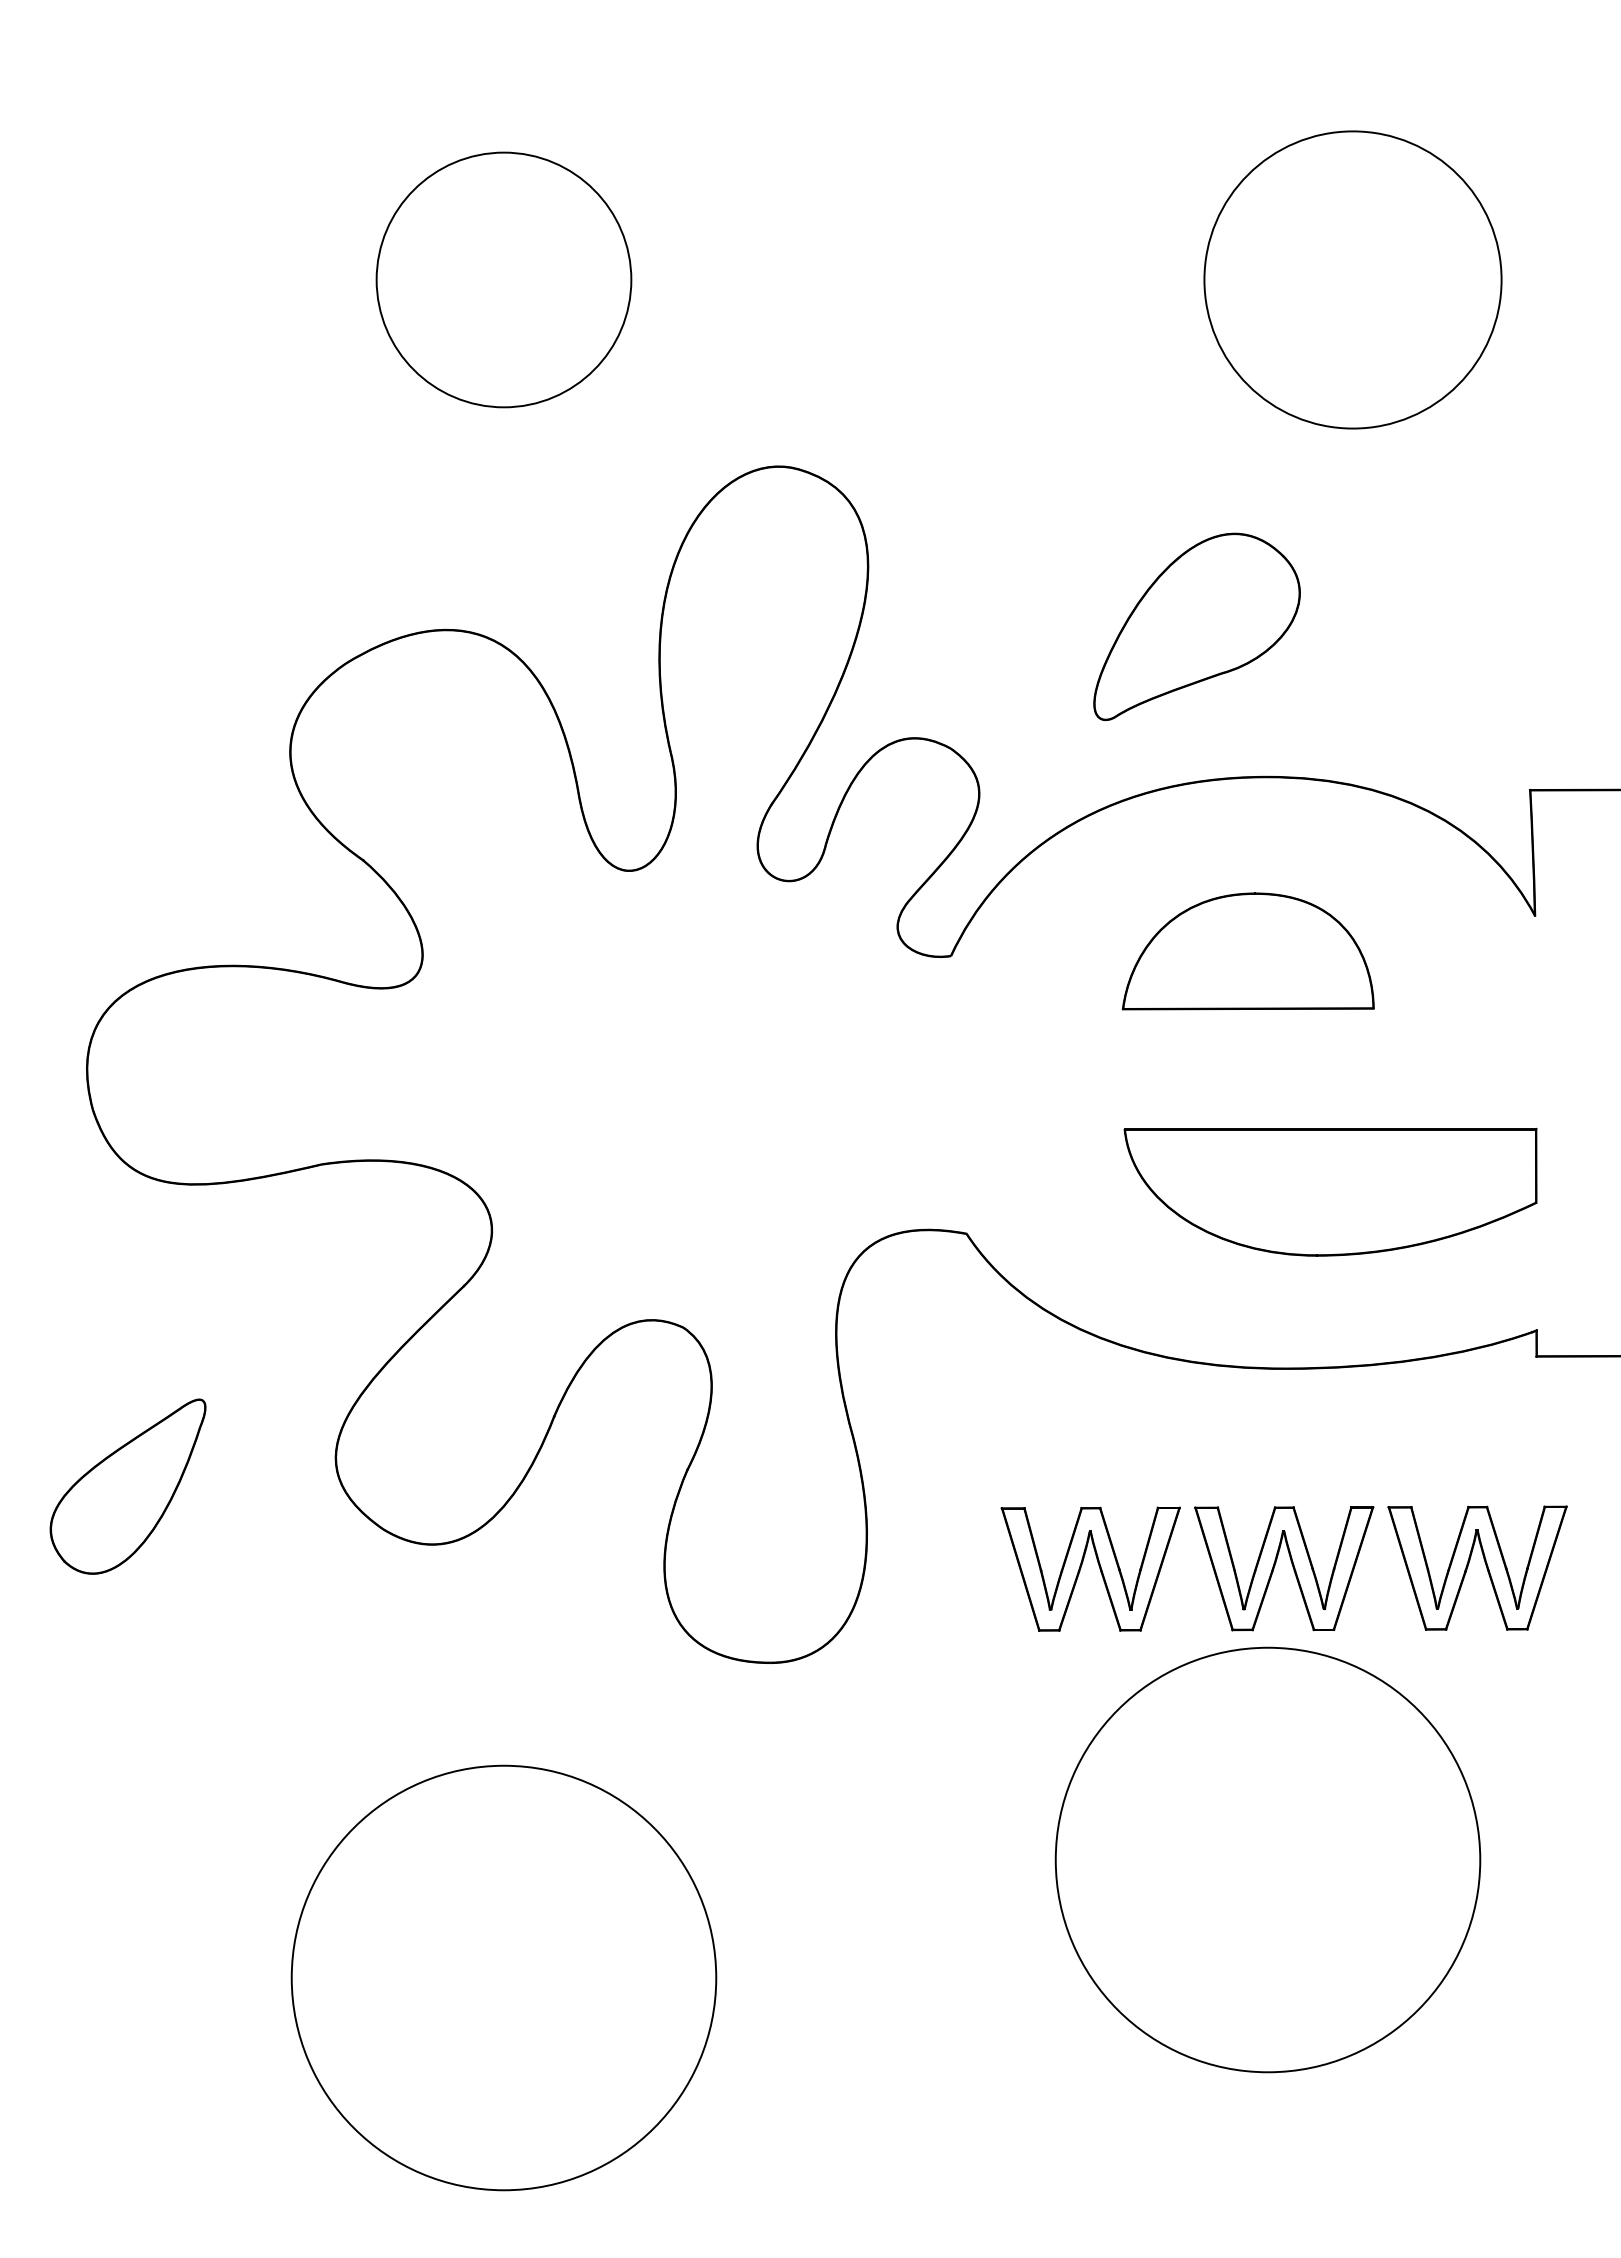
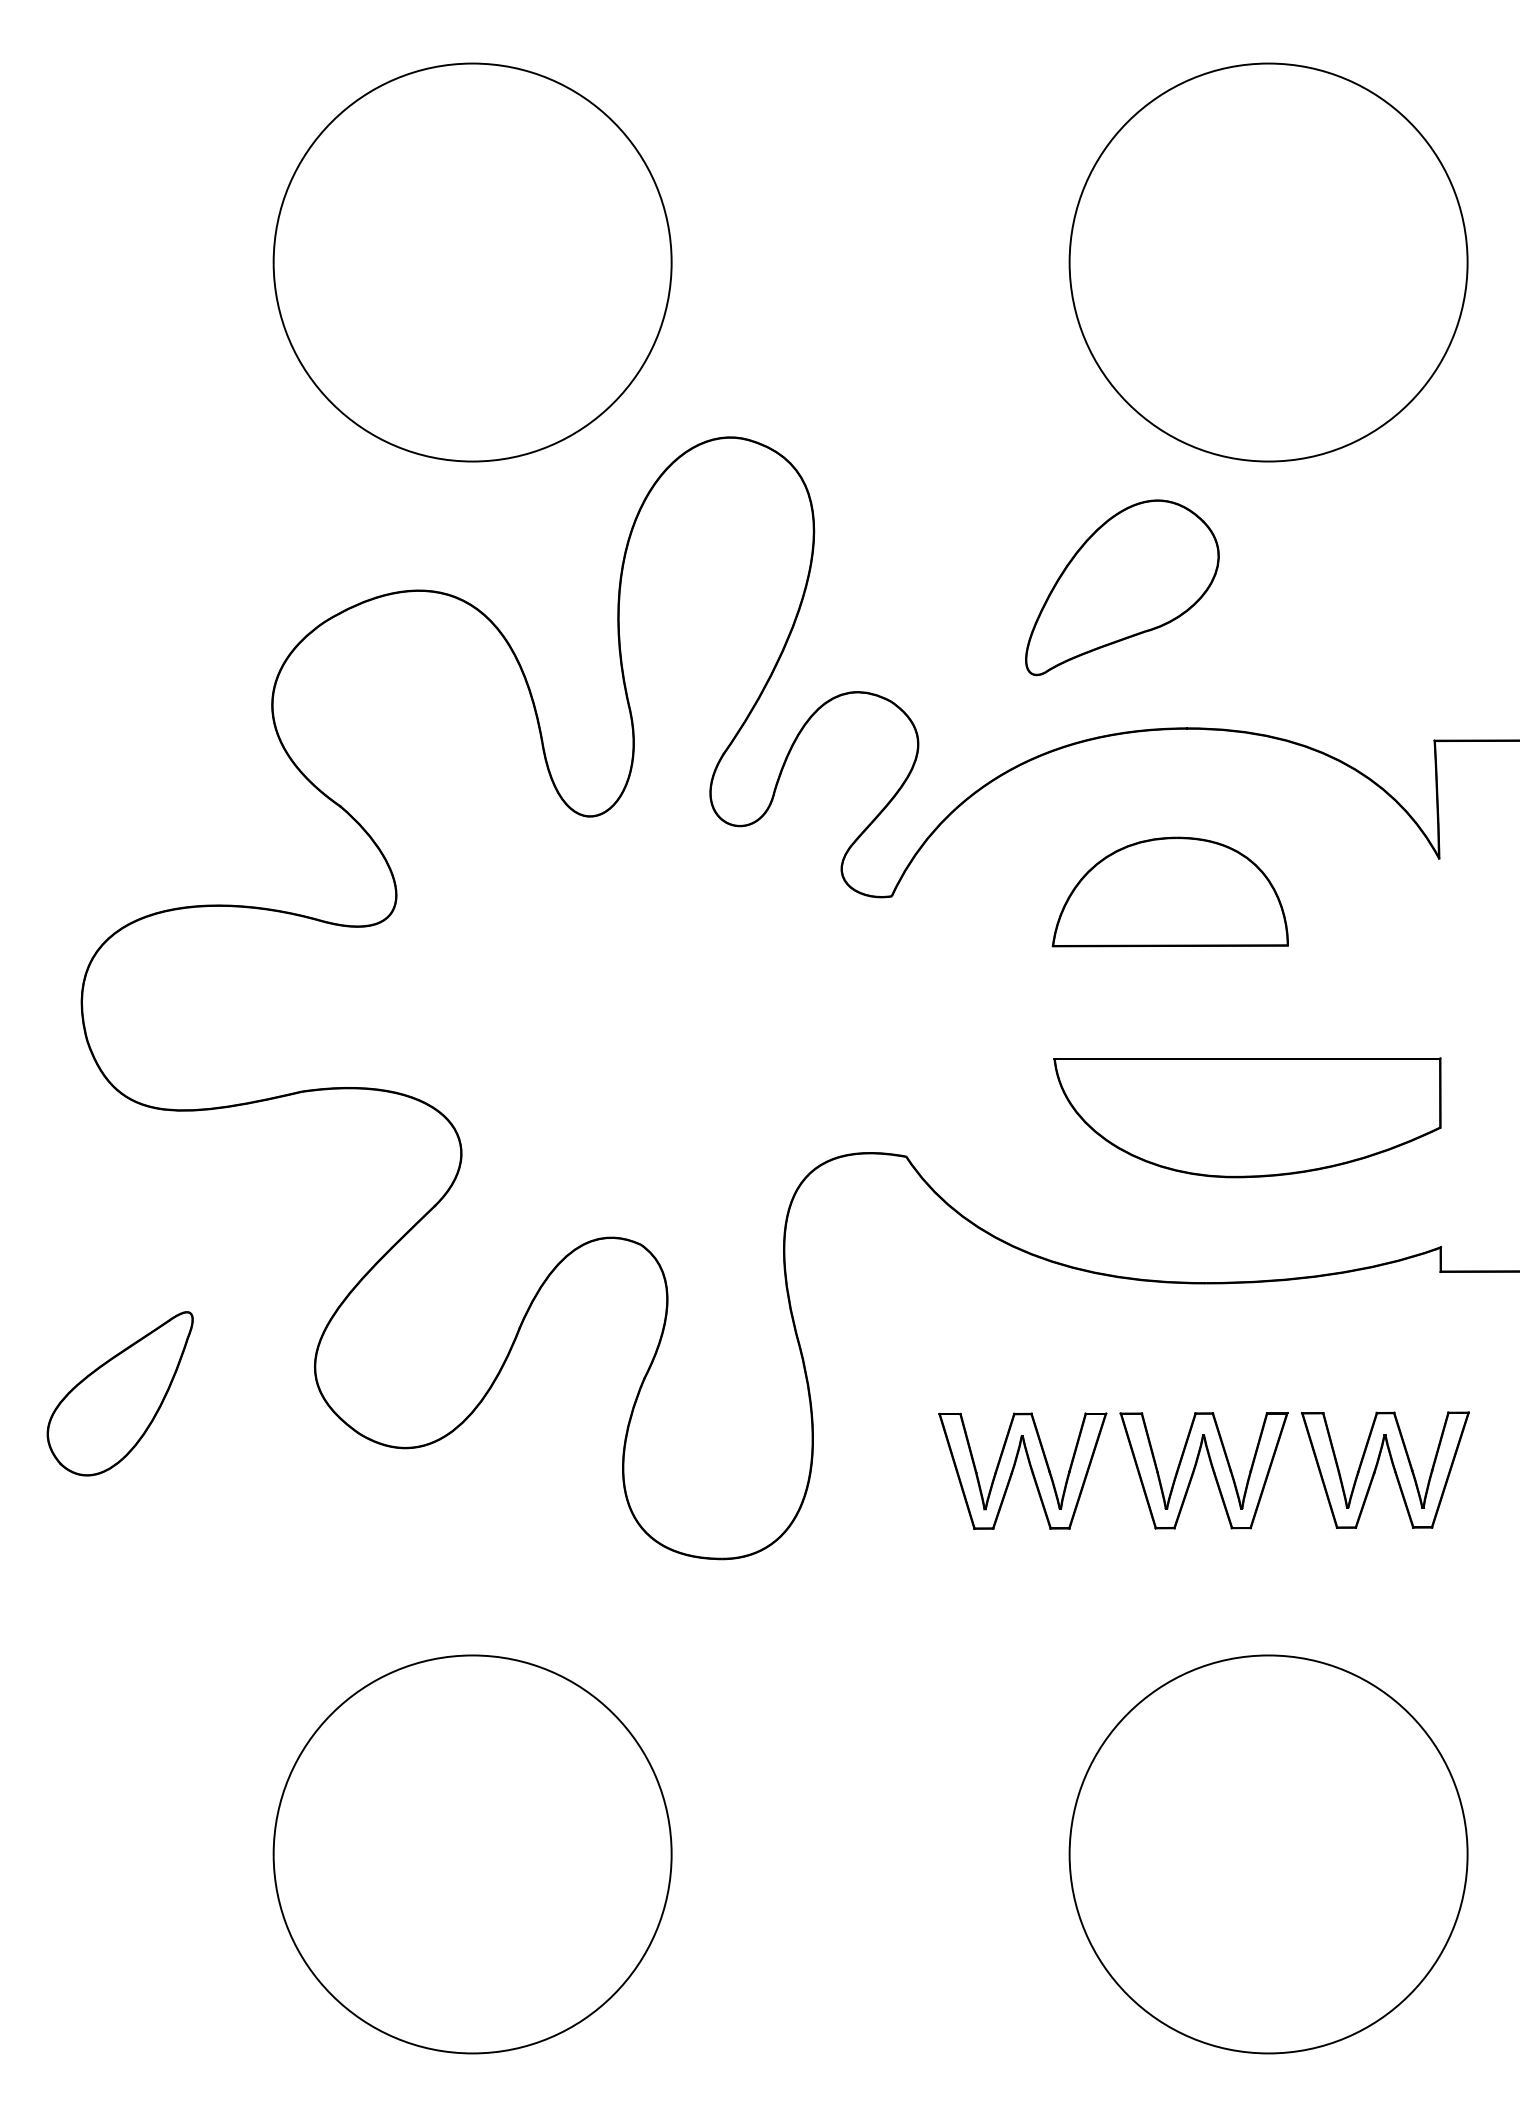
circle: (503, 279) -> (472, 262), size x1.67
circle: (1352, 279) -> (1268, 262), size x1.43
circle: (1267, 1859) -> (1268, 1853), moved

